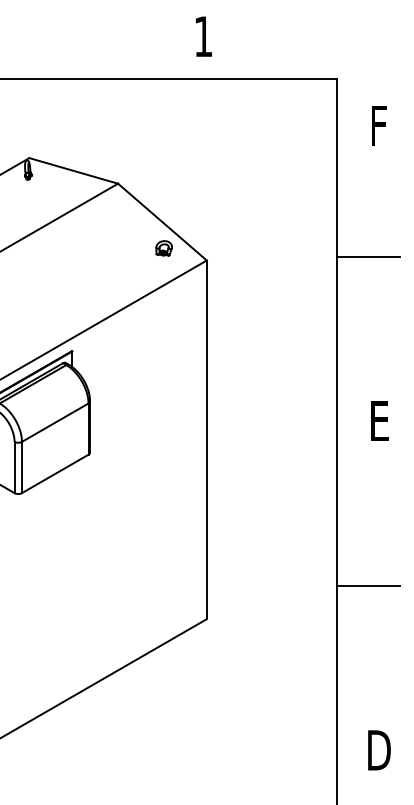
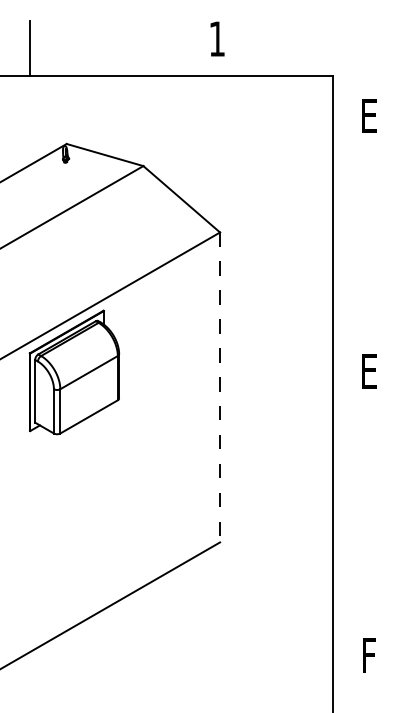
text: (379, 125) -> (369, 115), F -> E
part: (163, 247) -> (182, 221), removed
line: (368, 257) -> (359, 229), removed
line: (207, 439) -> (220, 387), solid -> dashed
line: (368, 585) -> (359, 513), removed
text: (379, 750) -> (369, 655), D -> F

